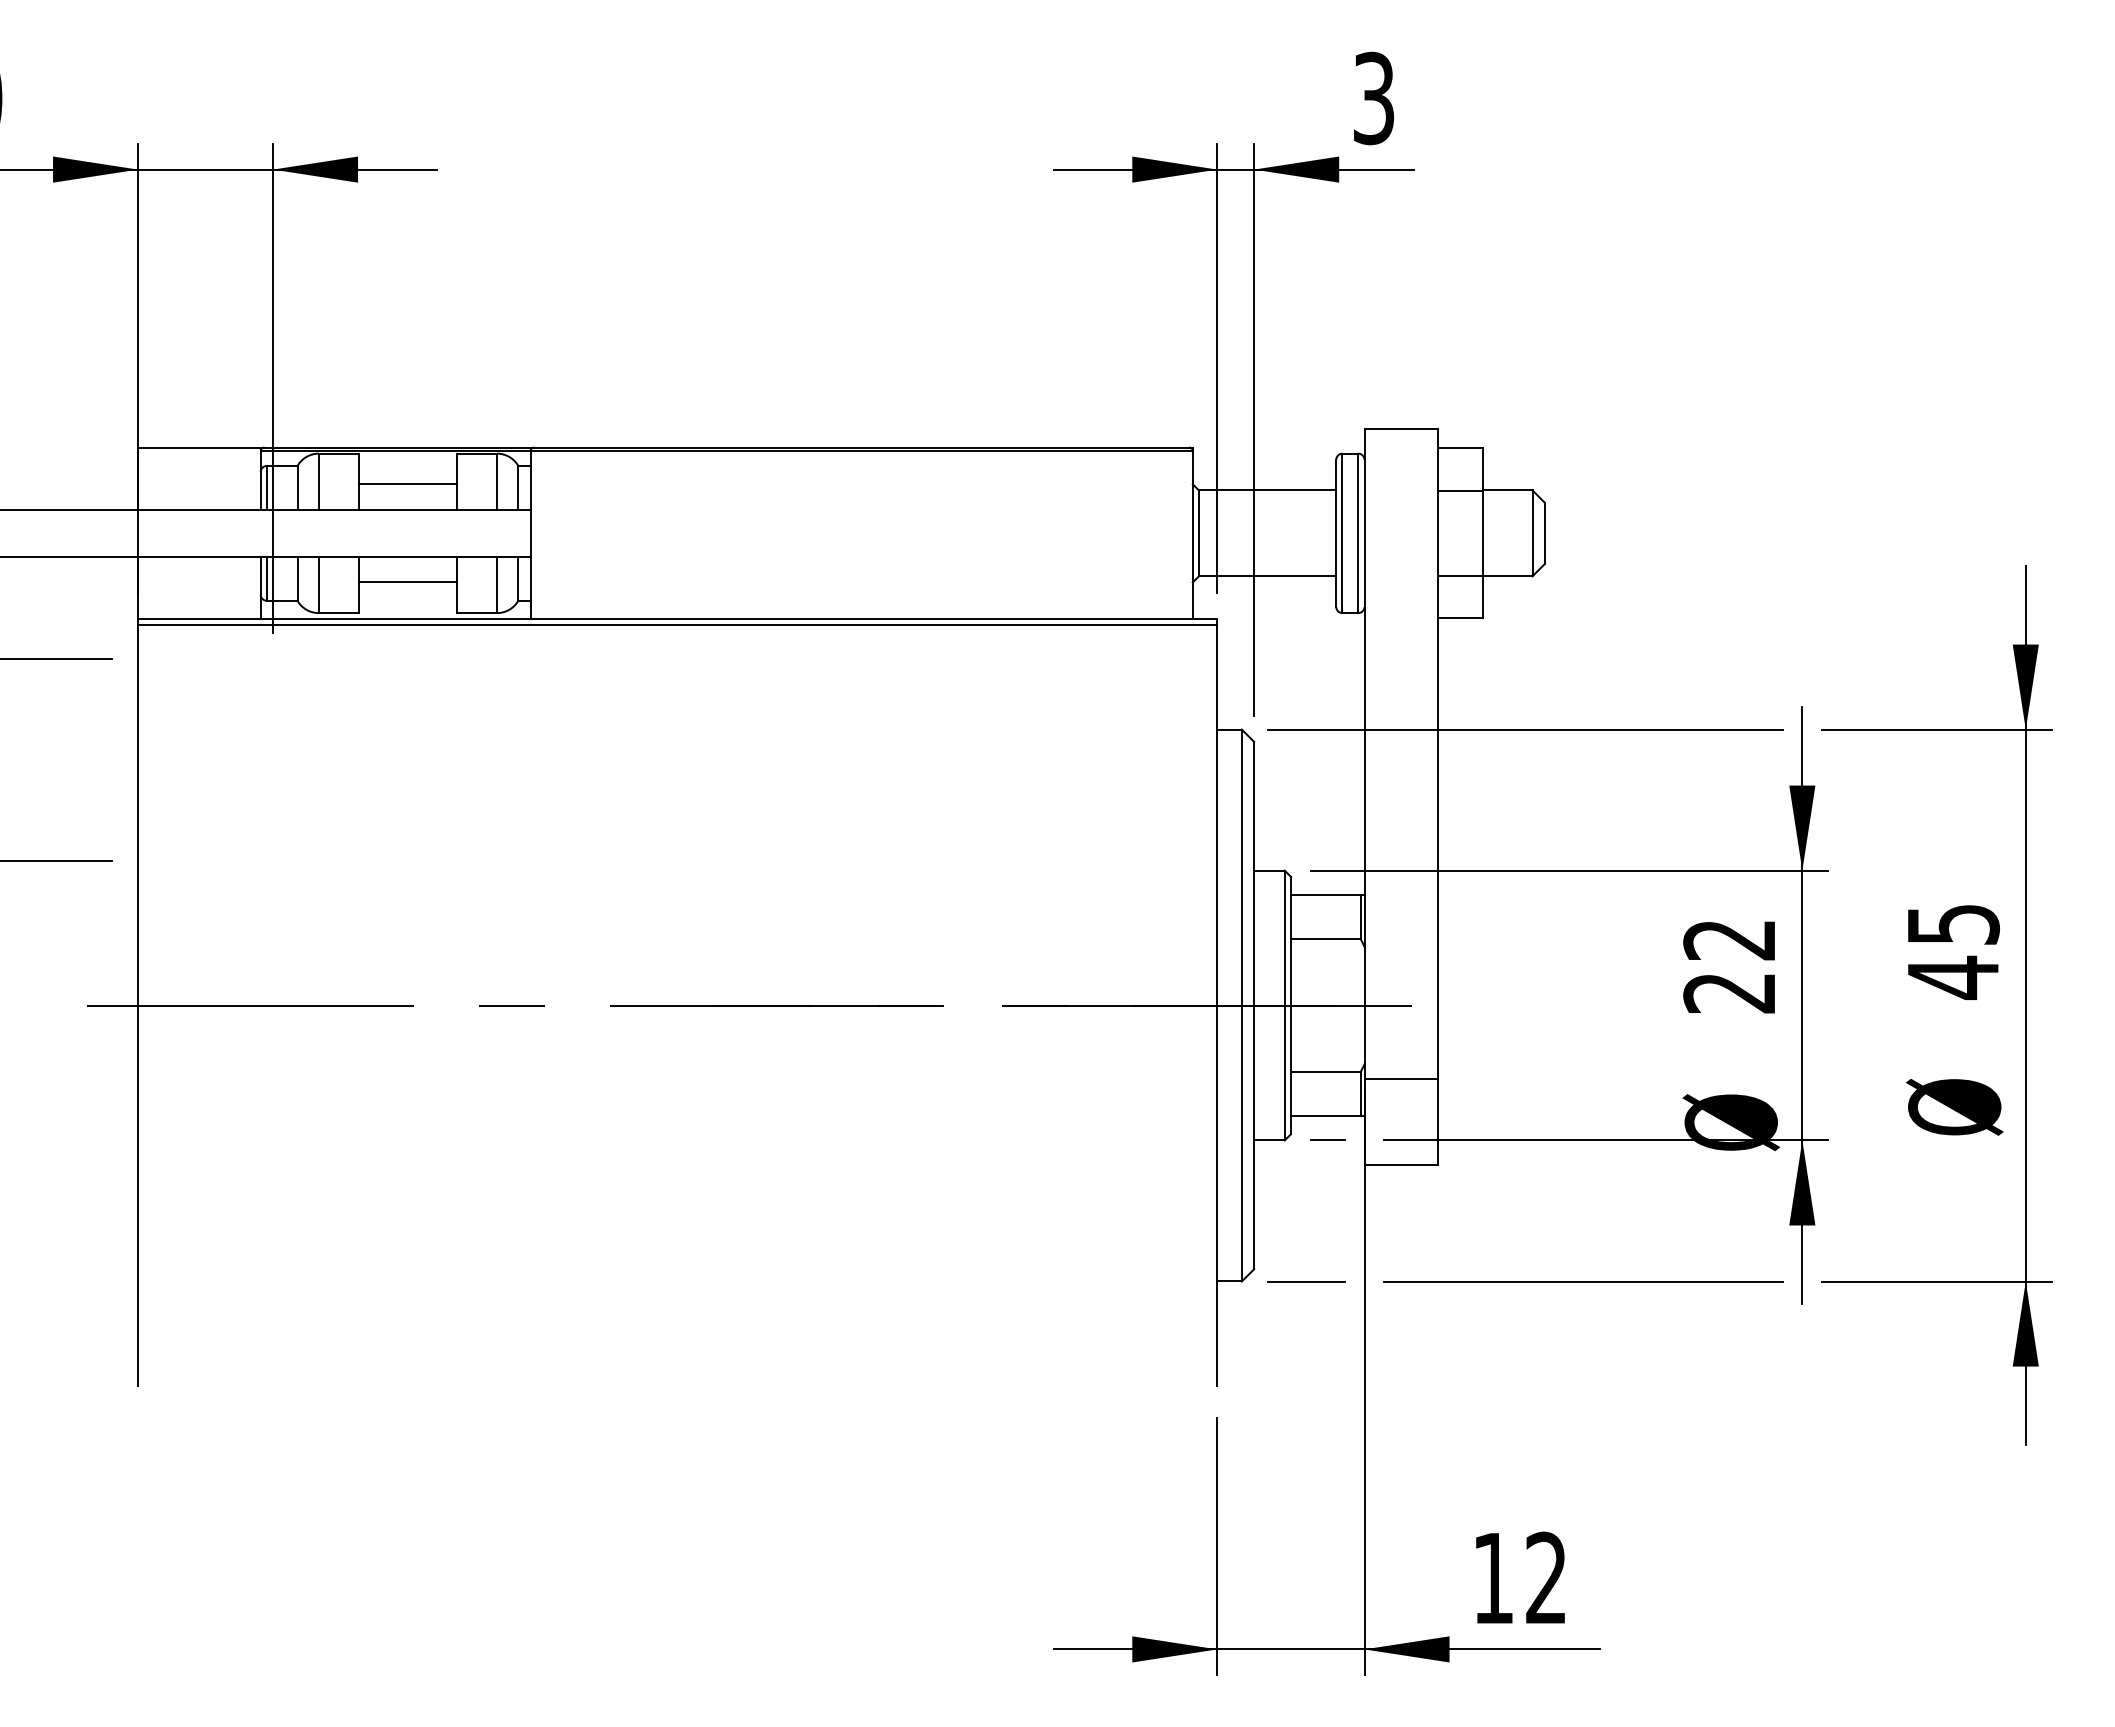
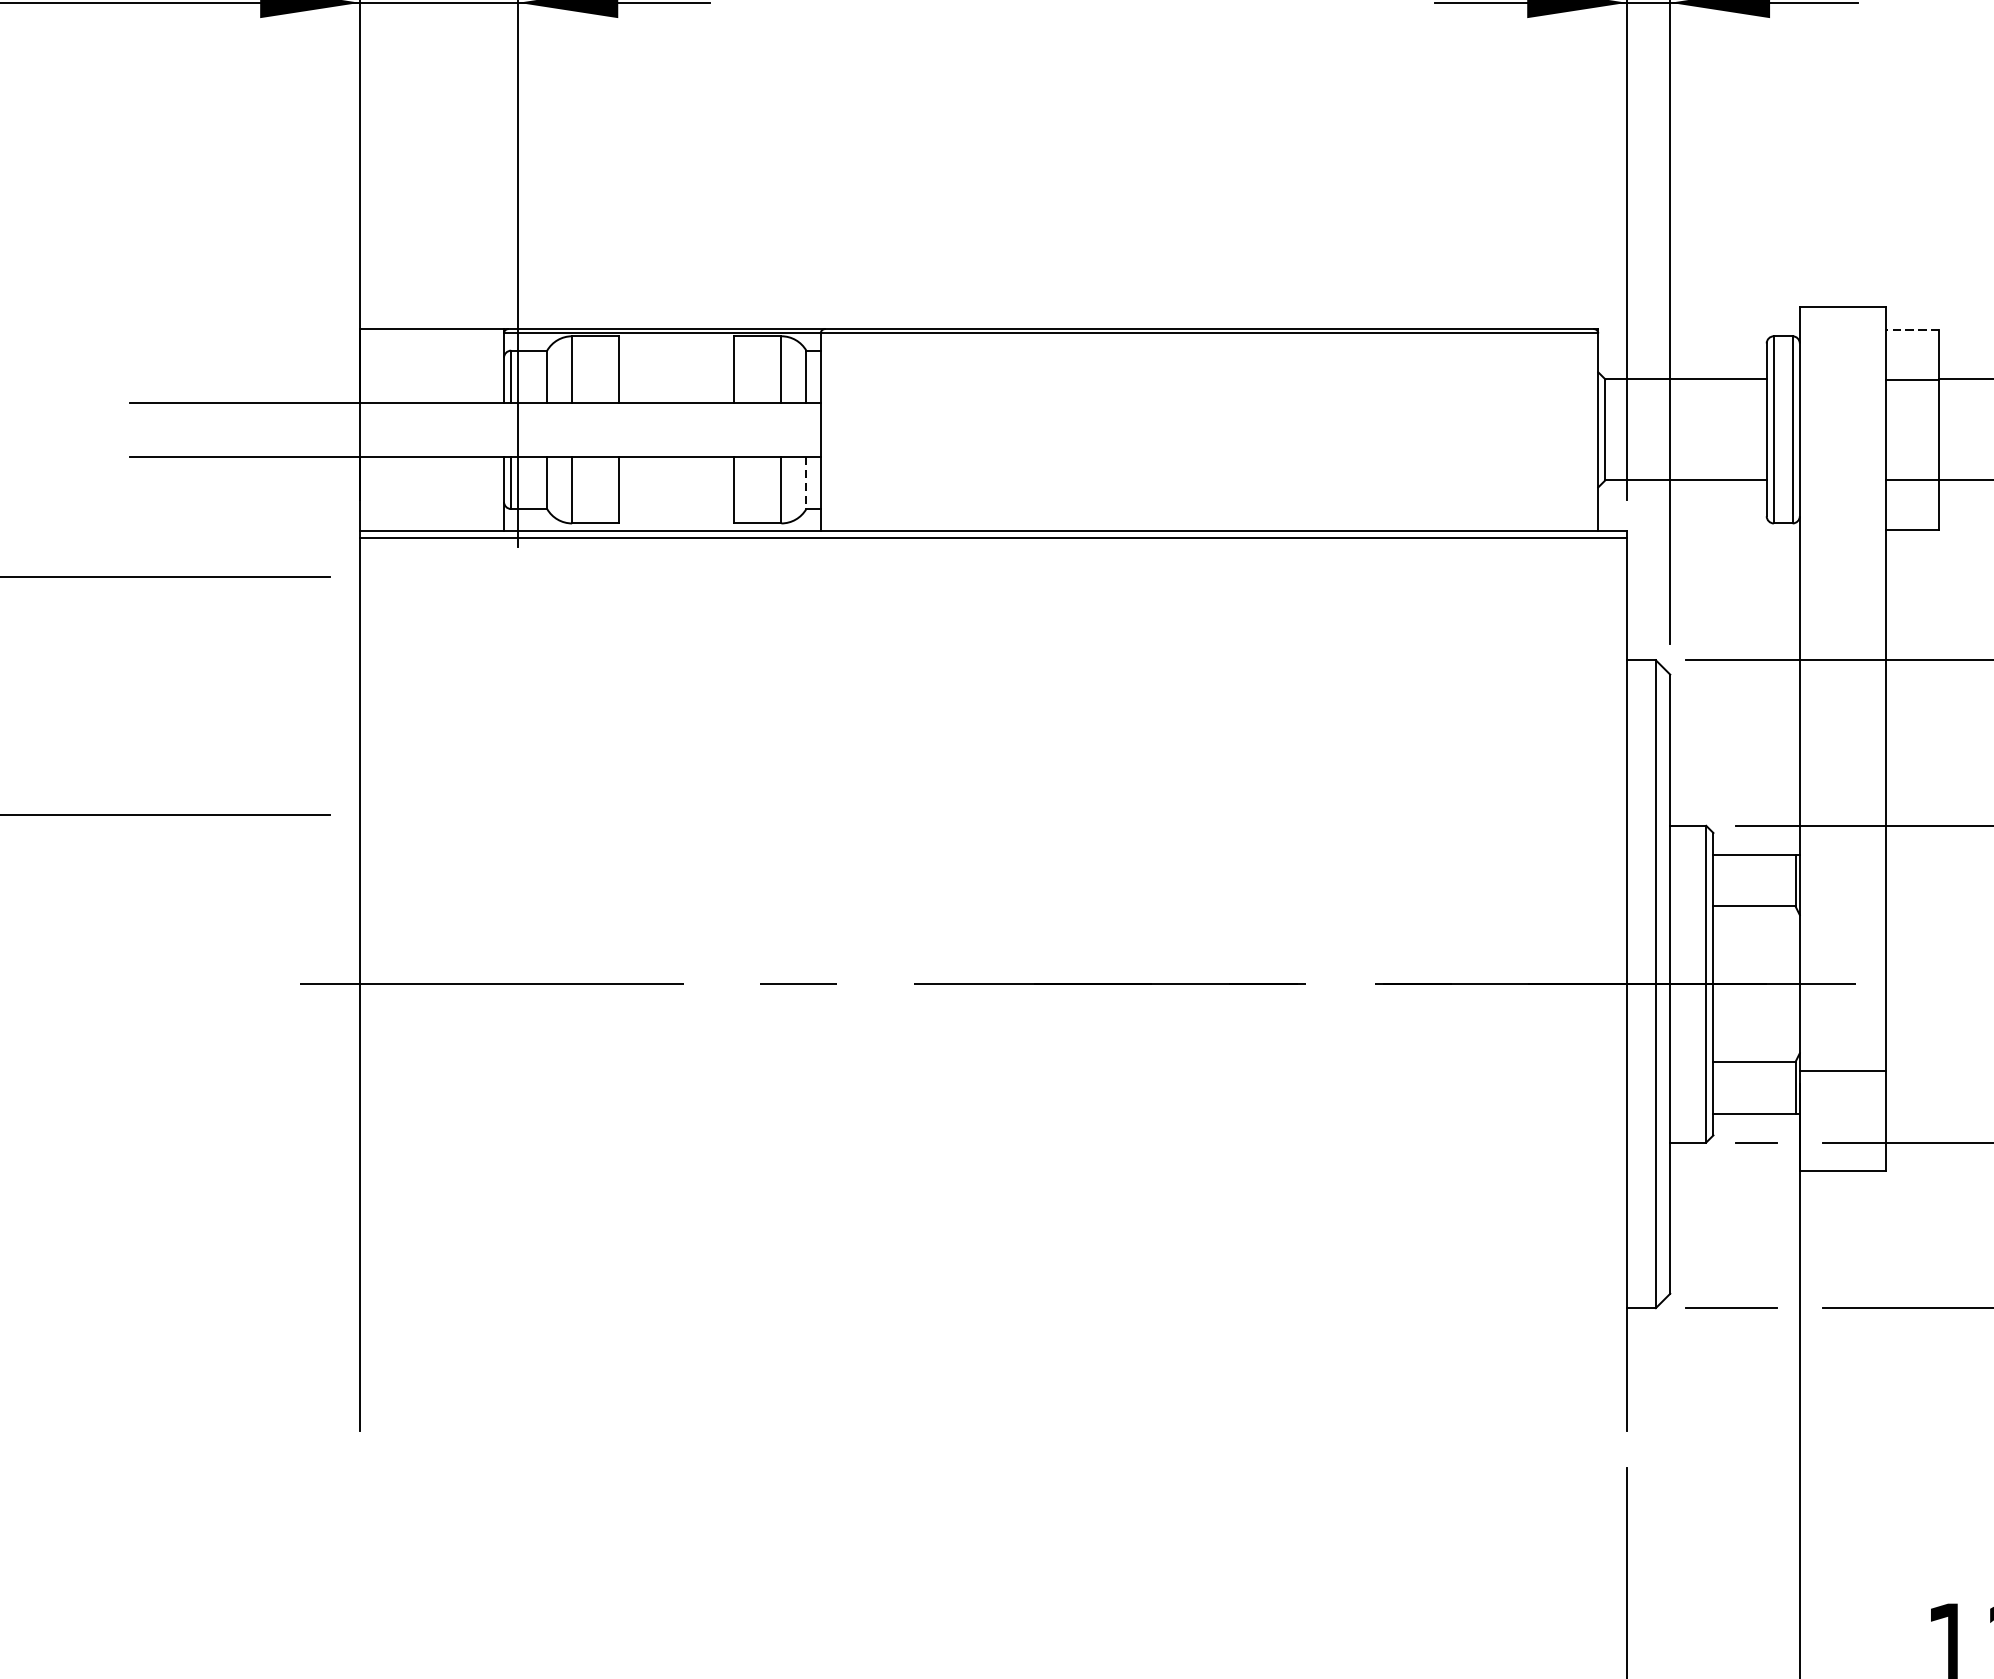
line: (1460, 448) -> (1912, 330), solid -> dashed
line: (407, 484) -> (676, 372), removed
line: (518, 579) -> (806, 484), solid -> dashed
line: (407, 582) -> (676, 487), removed

